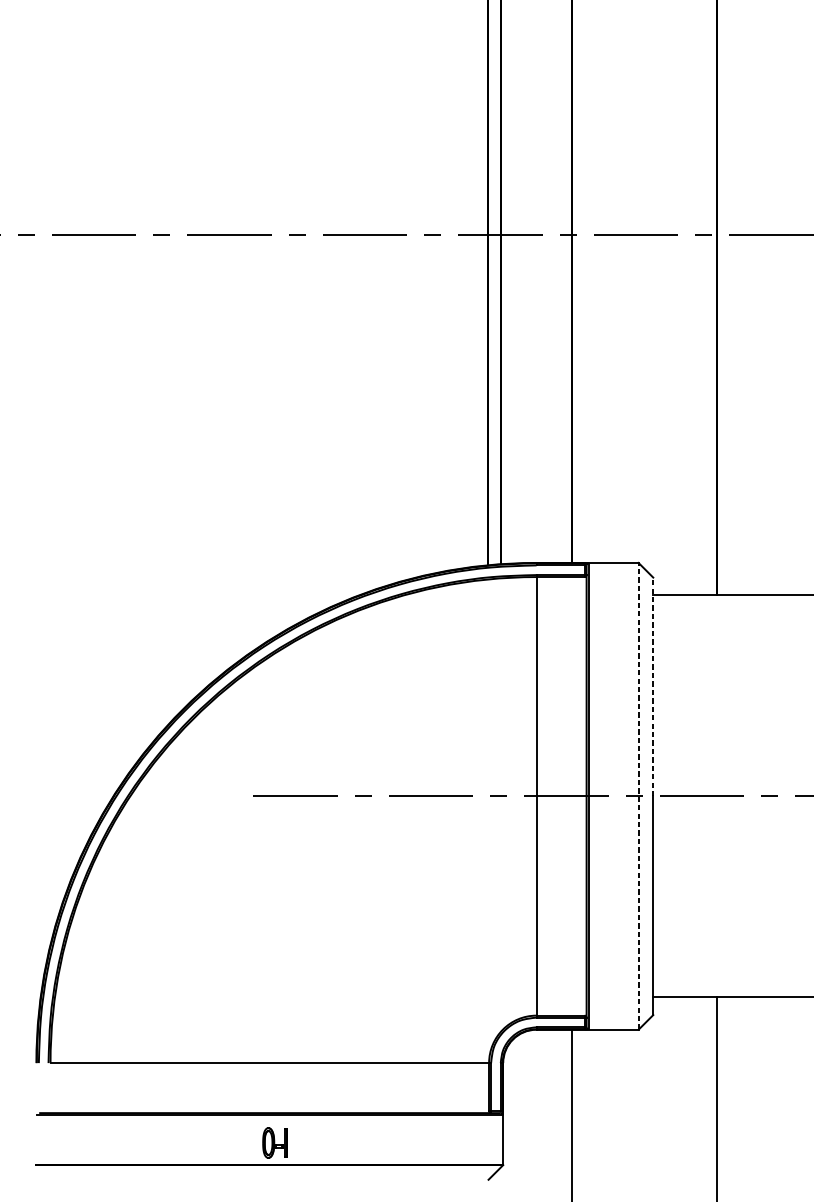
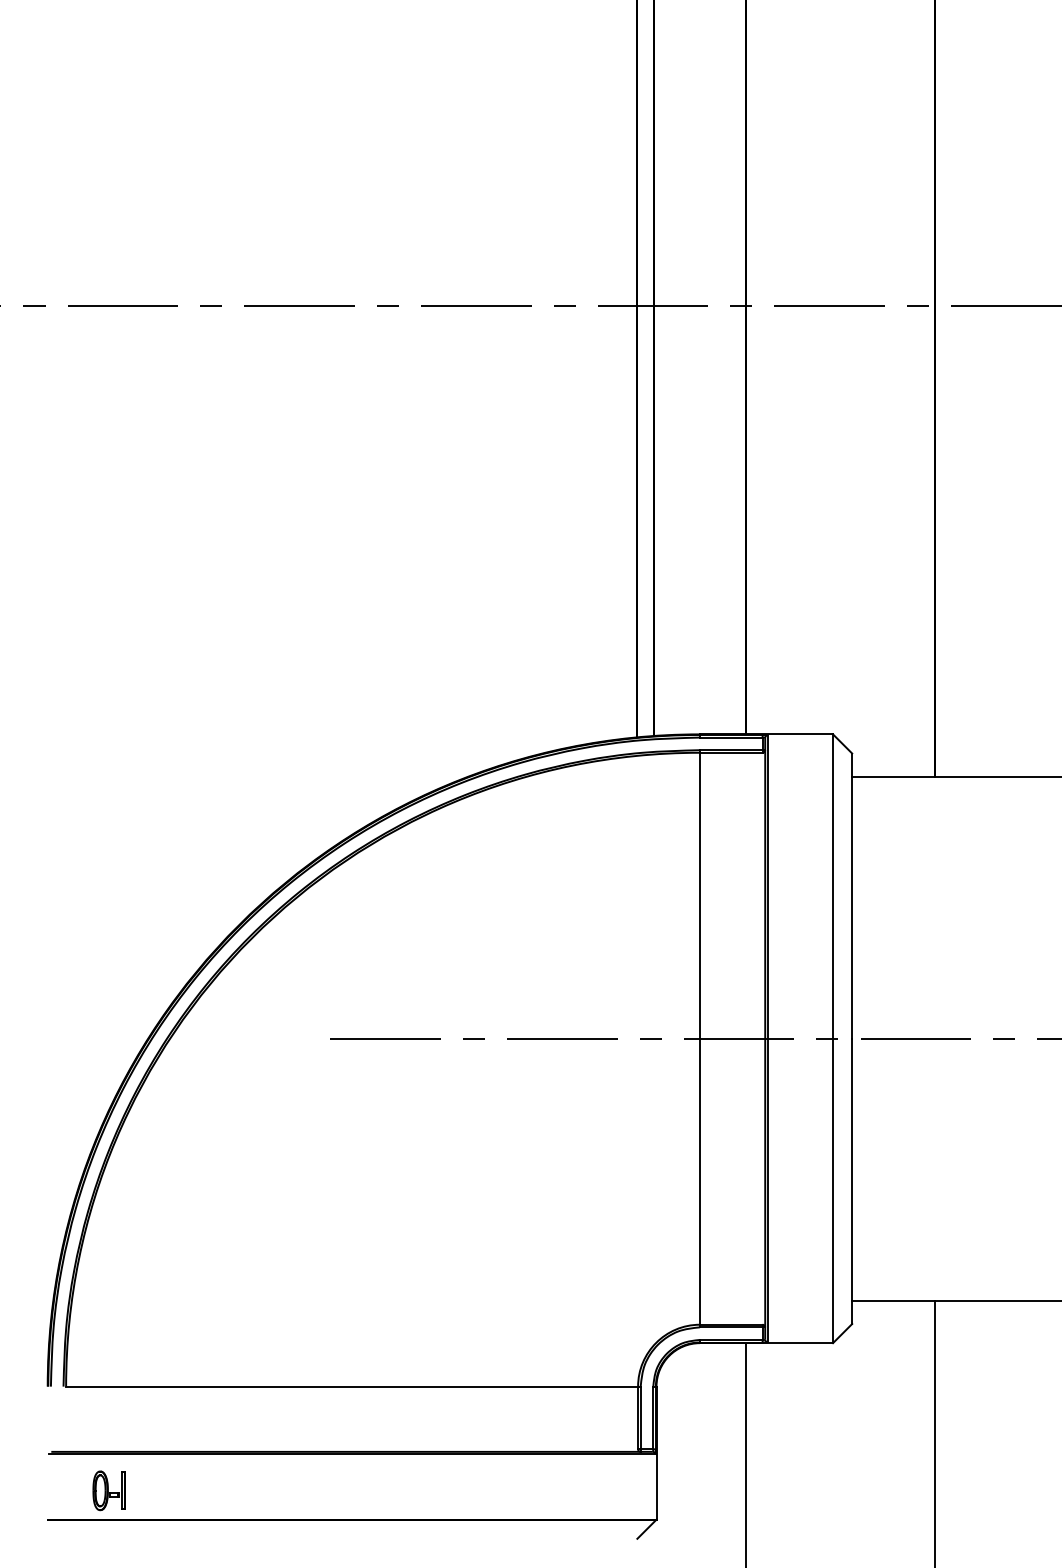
line: (653, 687) -> (852, 896), dashed -> solid
line: (638, 796) -> (833, 1038), dashed -> solid
part: (274, 1142) -> (108, 1490), moved

